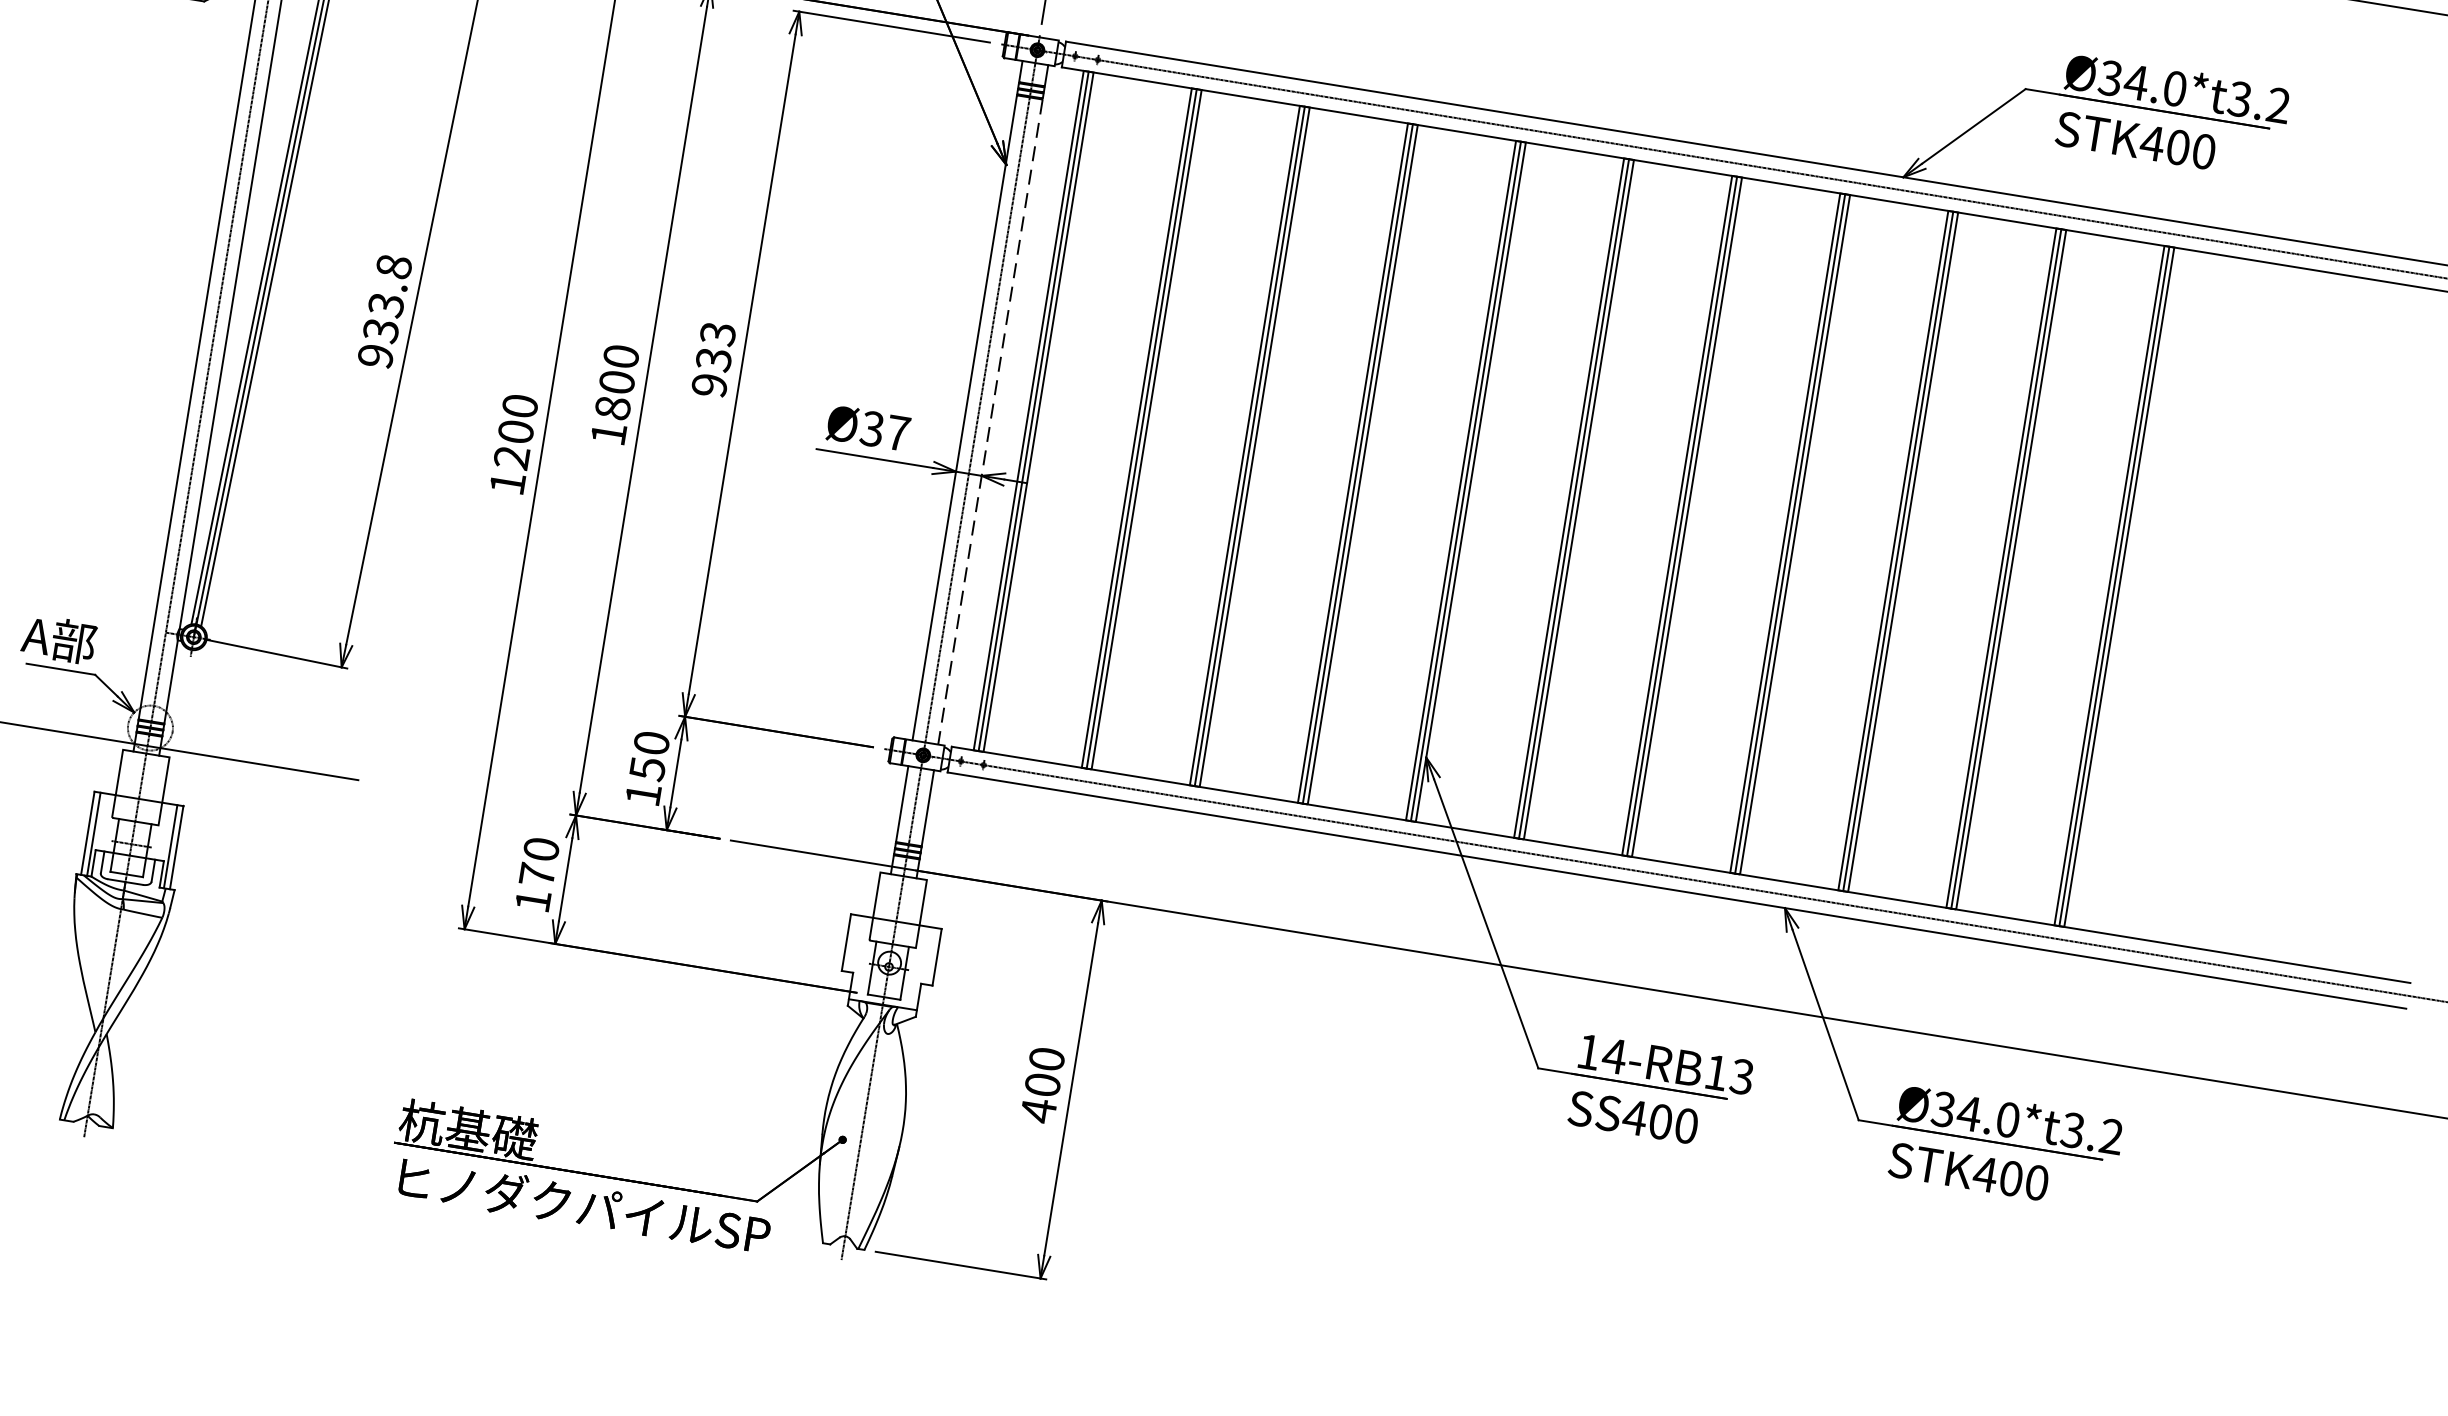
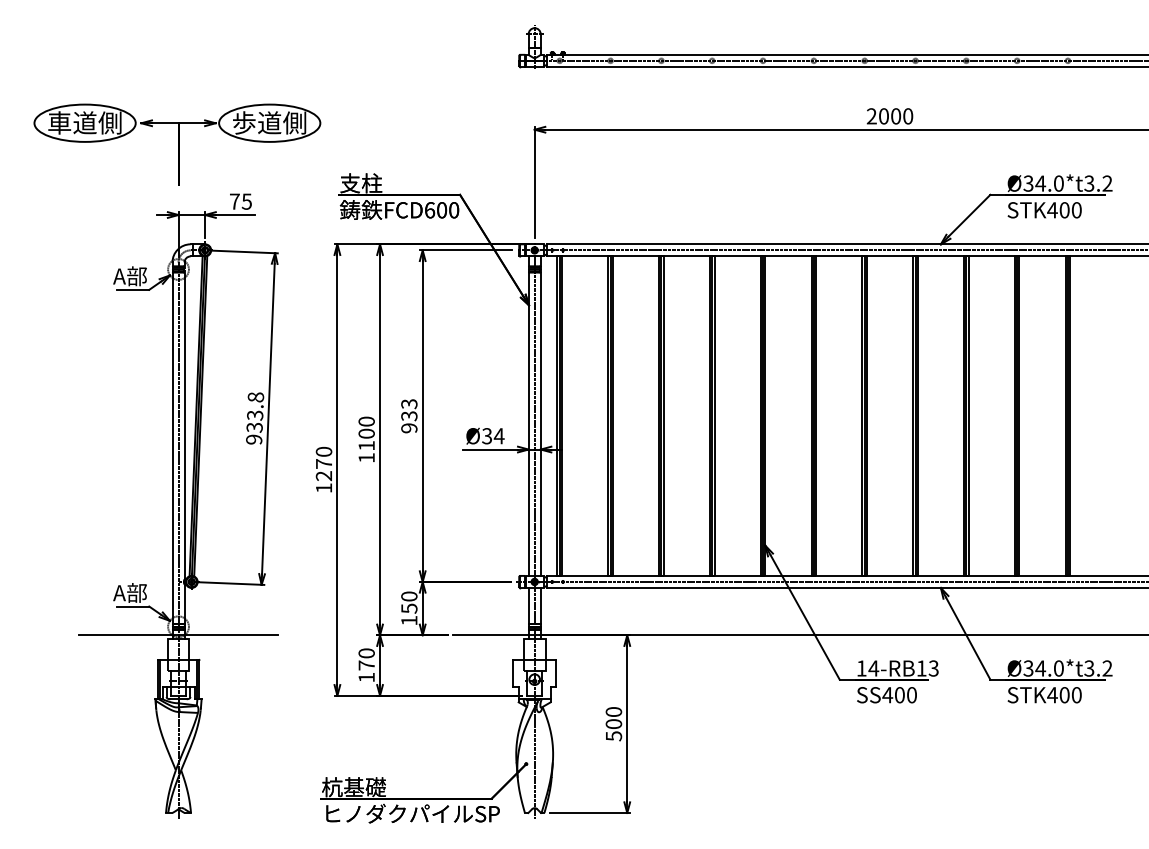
text: (612, 407) -> (366, 445), 1800 -> 1100
line: (989, 422) -> (540, 424), dashed -> solid
text: (514, 430) -> (323, 463), 1200 -> 1270
text: (896, 433) -> (498, 436), Ø37 -> Ø34
text: (1040, 1109) -> (614, 735), 400 -> 500

